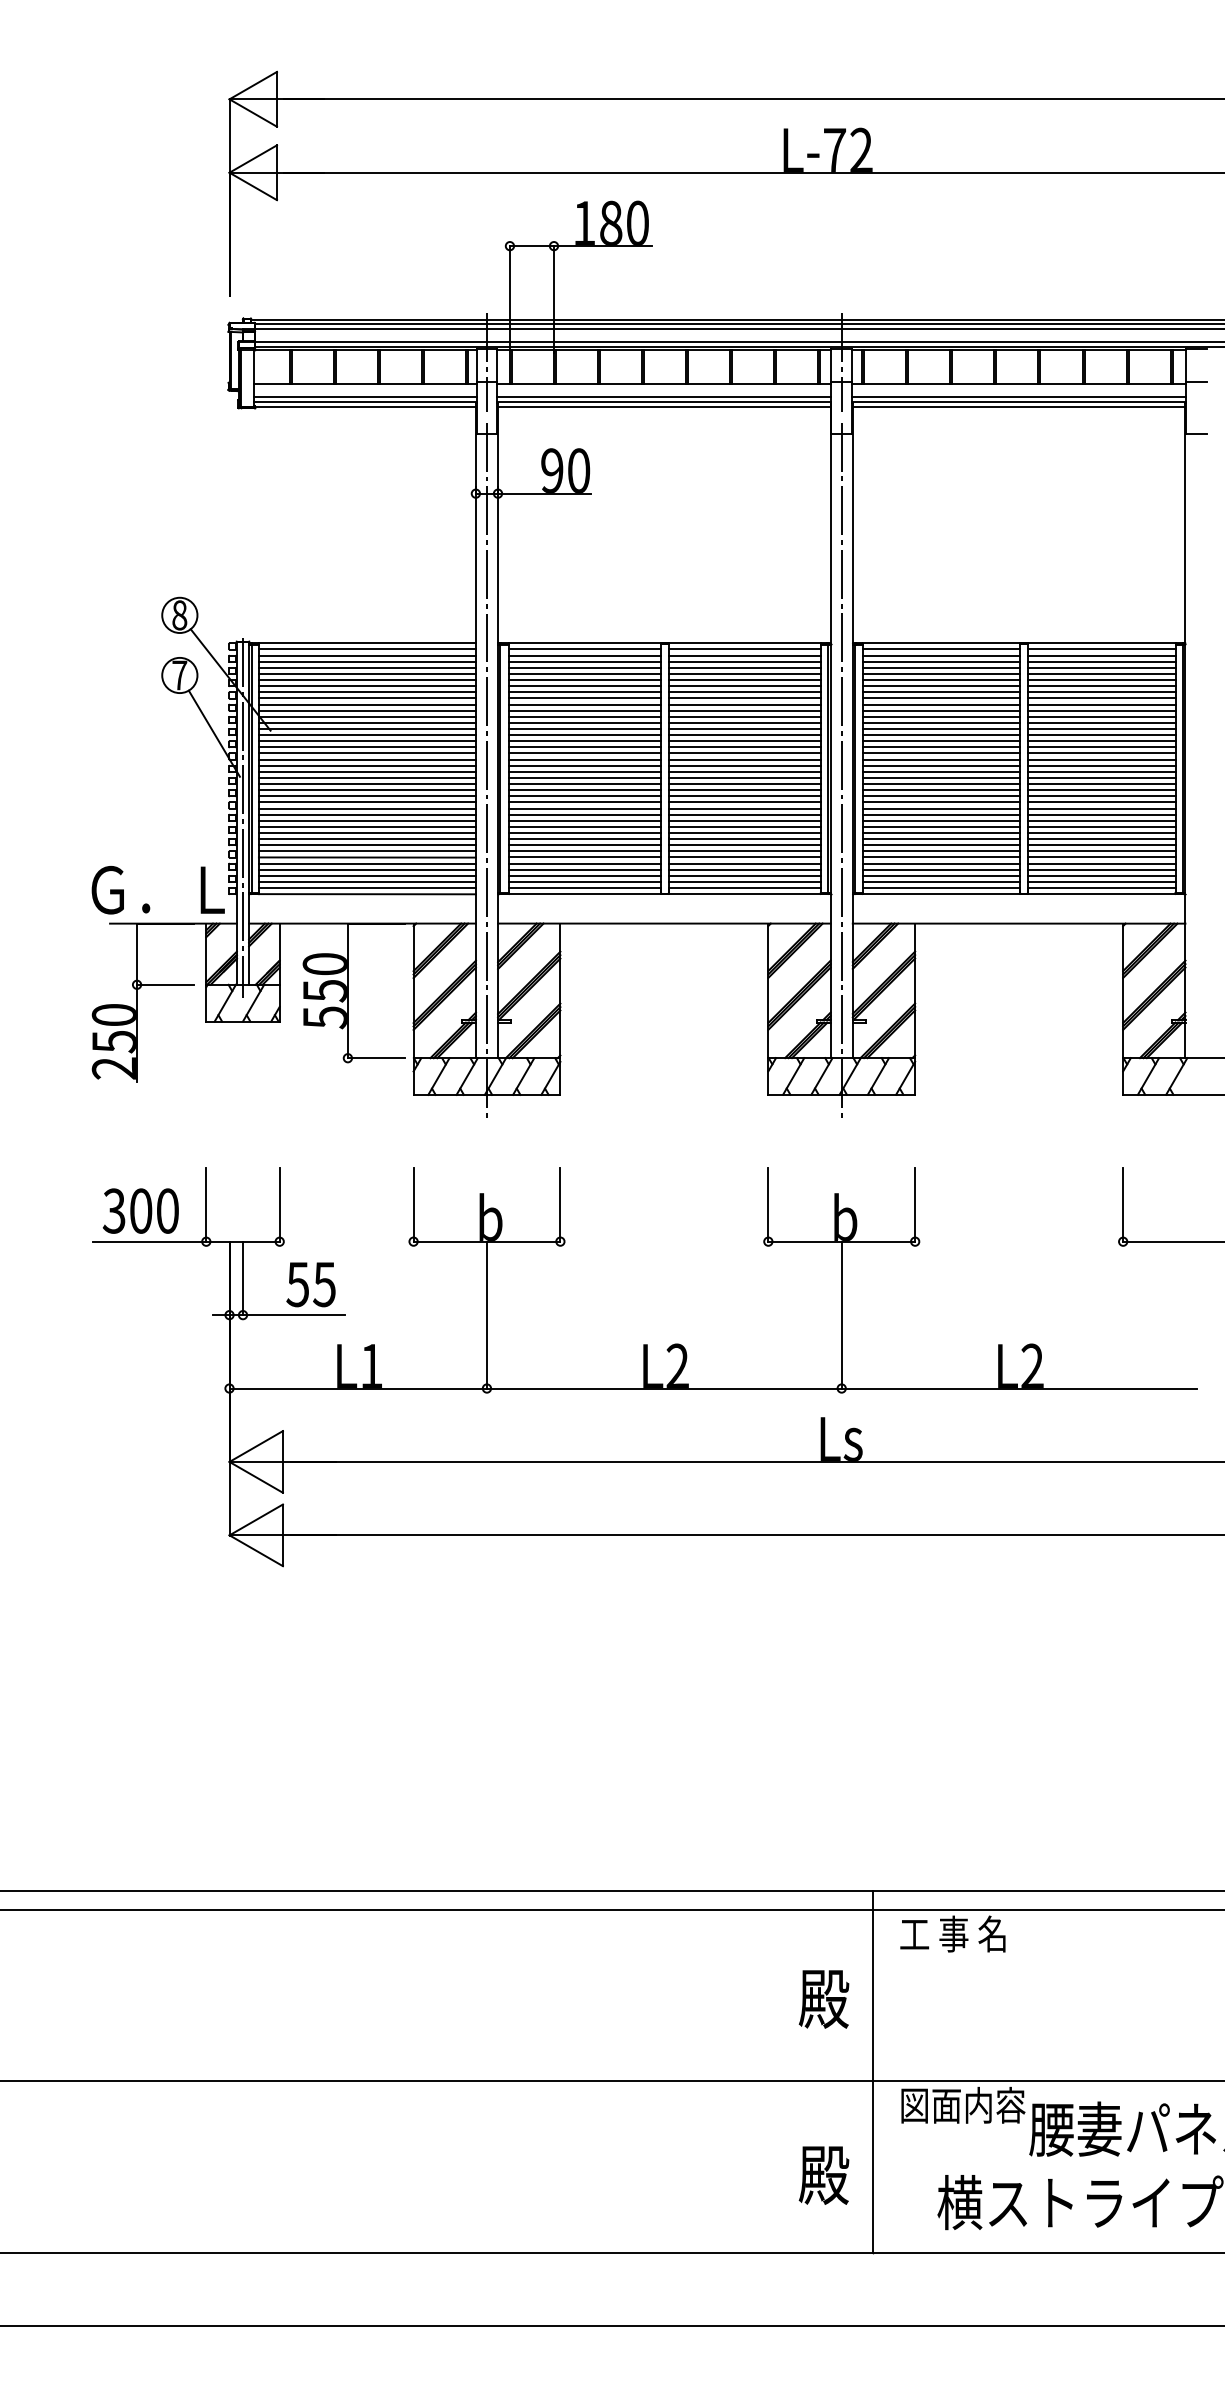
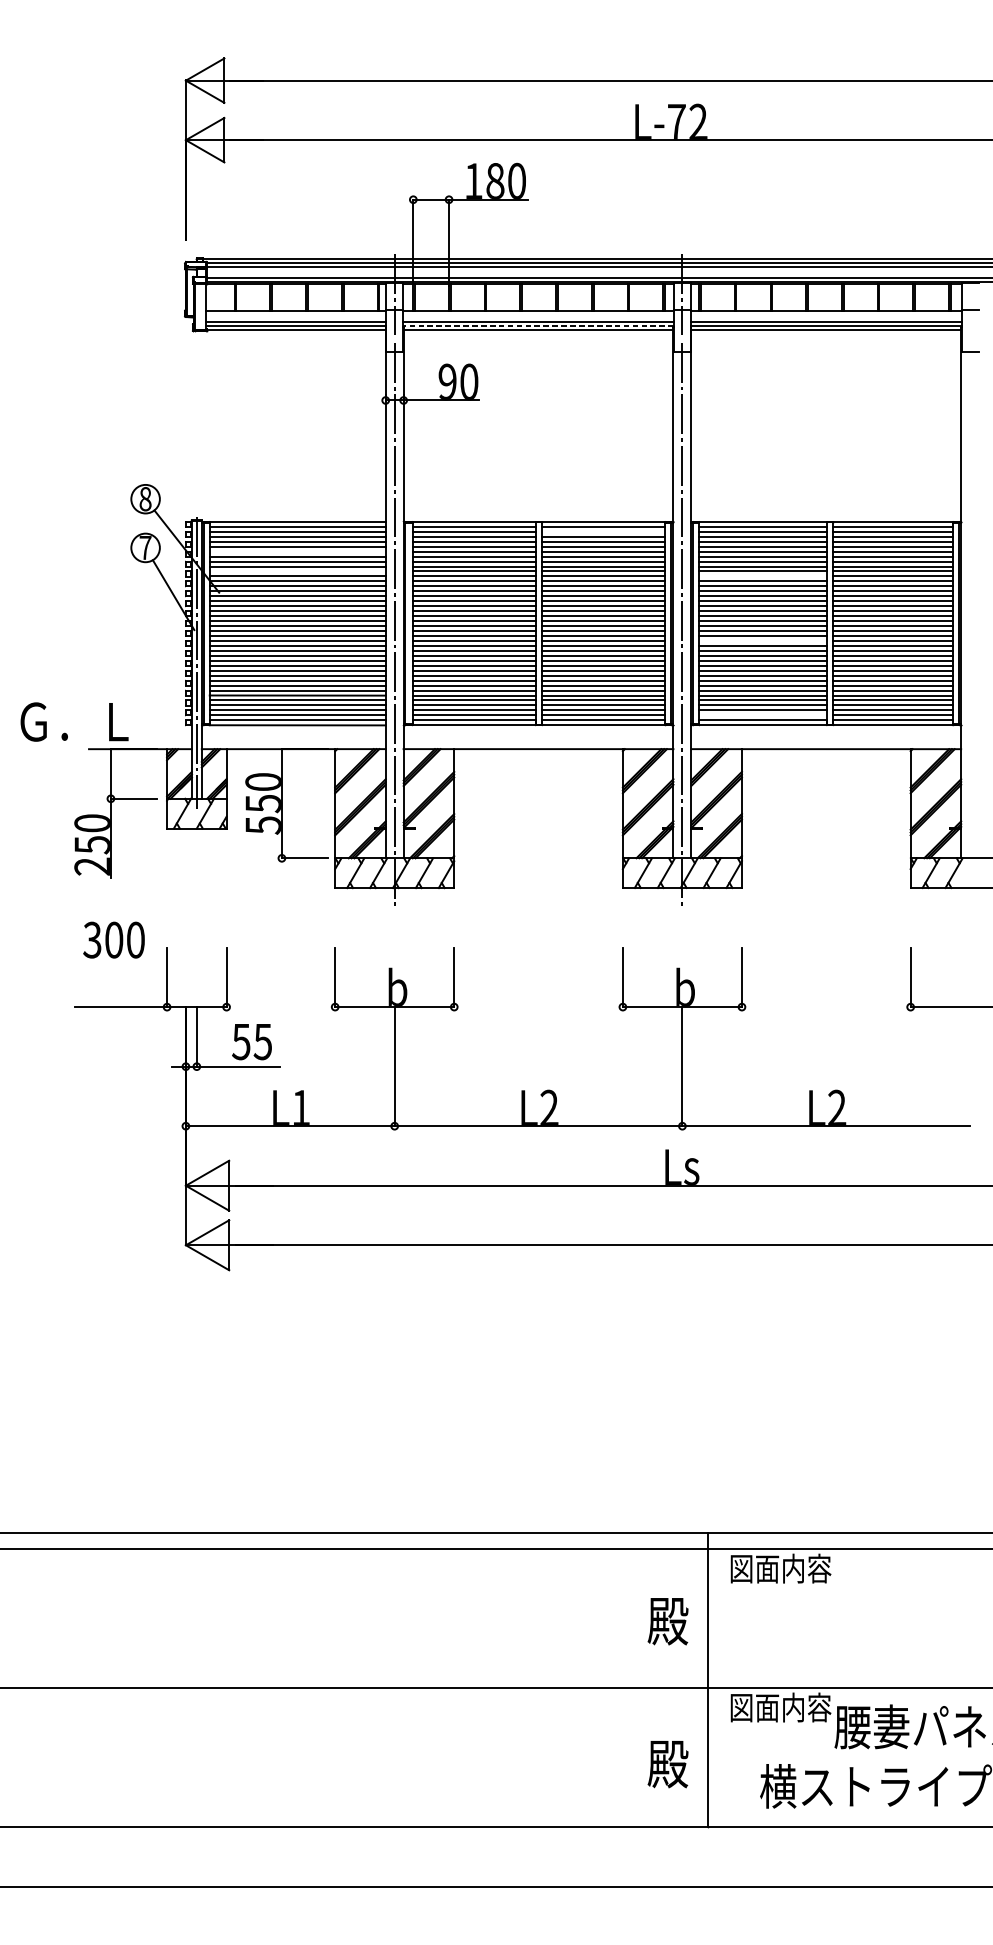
line: (664, 402) -> (538, 326), solid -> dashed
line: (744, 655) -> (603, 531), removed
line: (366, 680) -> (296, 551), removed
line: (366, 704) -> (296, 571), removed
line: (941, 710) -> (763, 576), removed
line: (941, 790) -> (763, 641), removed
line: (941, 881) -> (763, 715), removed
text: (157, 890) -> (73, 722), moved
text: (140, 1210) -> (113, 939), moved
text: (962, 1933) -> (780, 1568), 工 事 名 -> 図面内容

